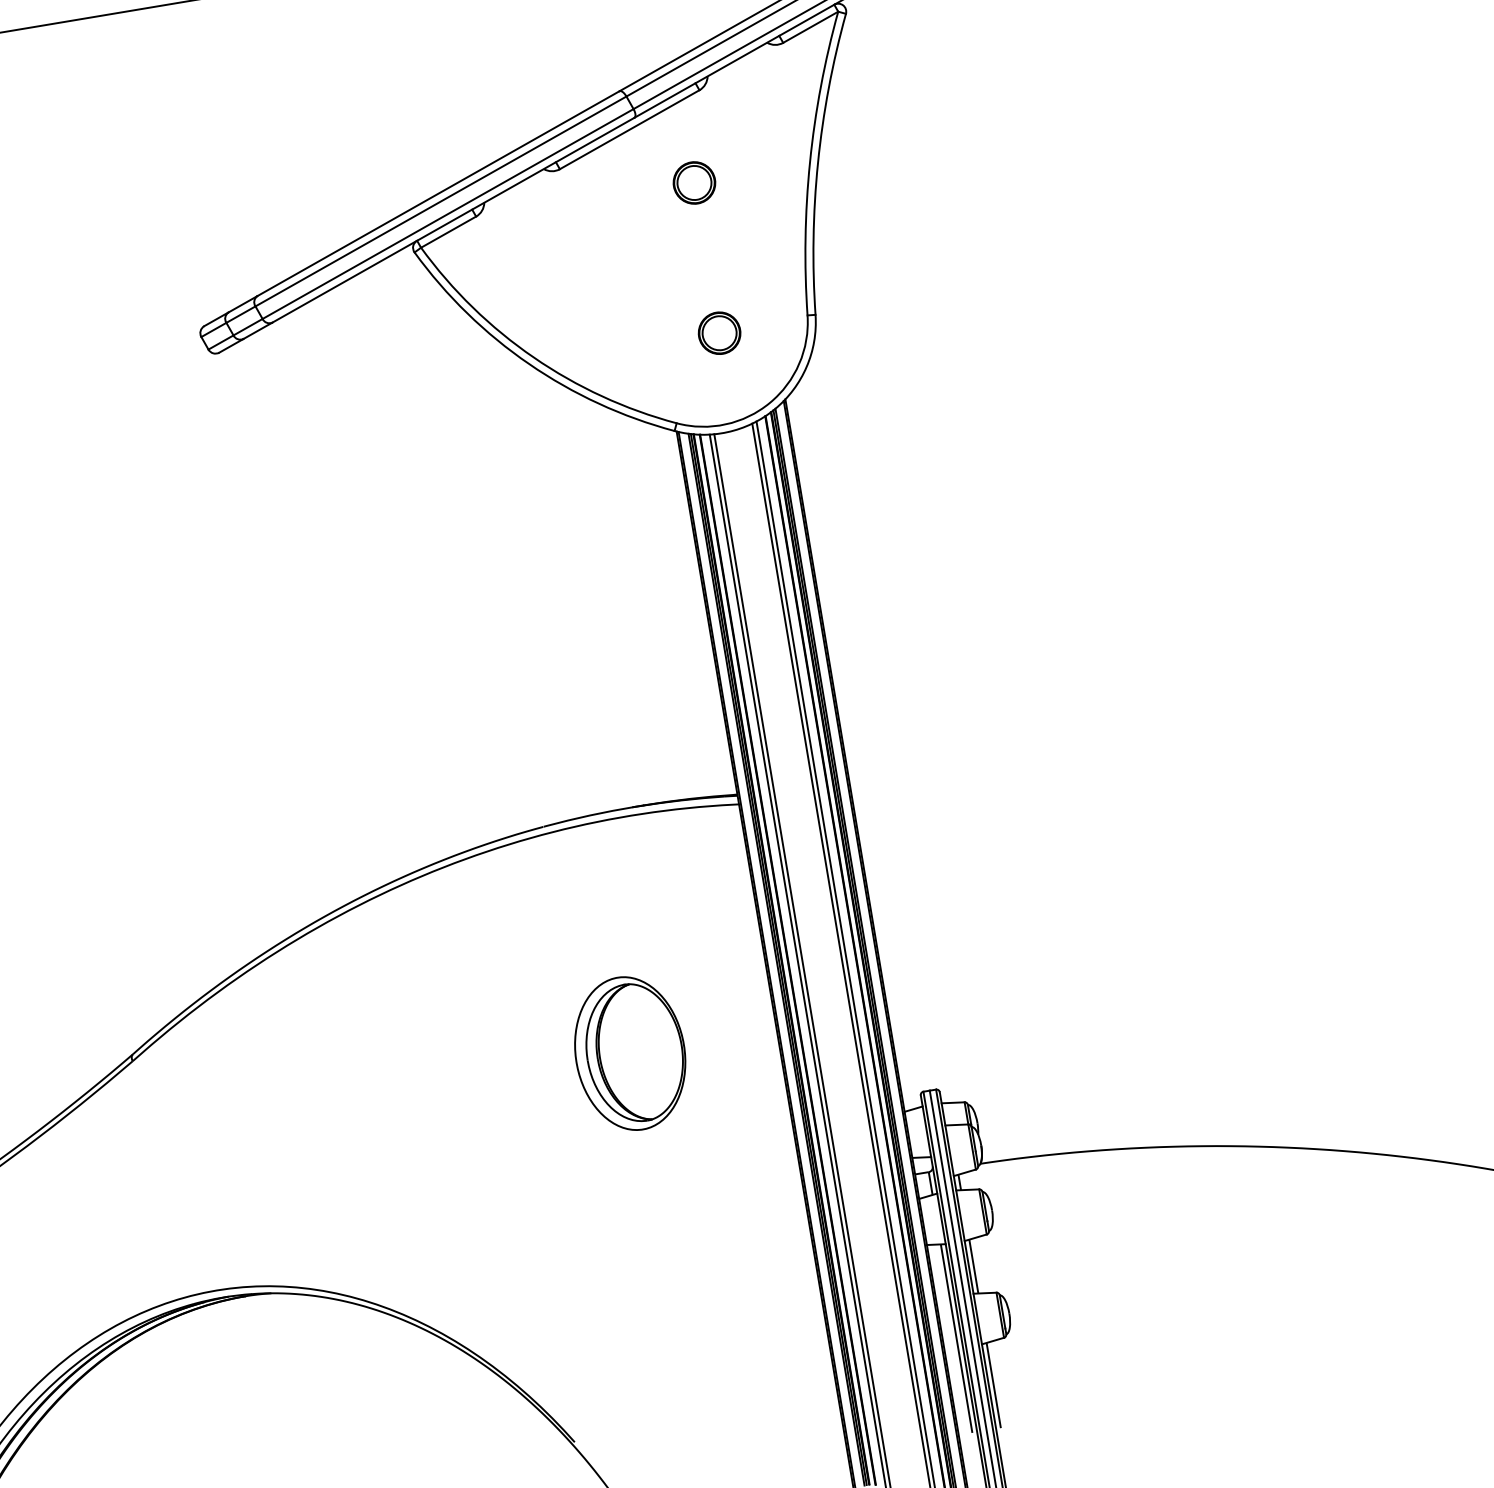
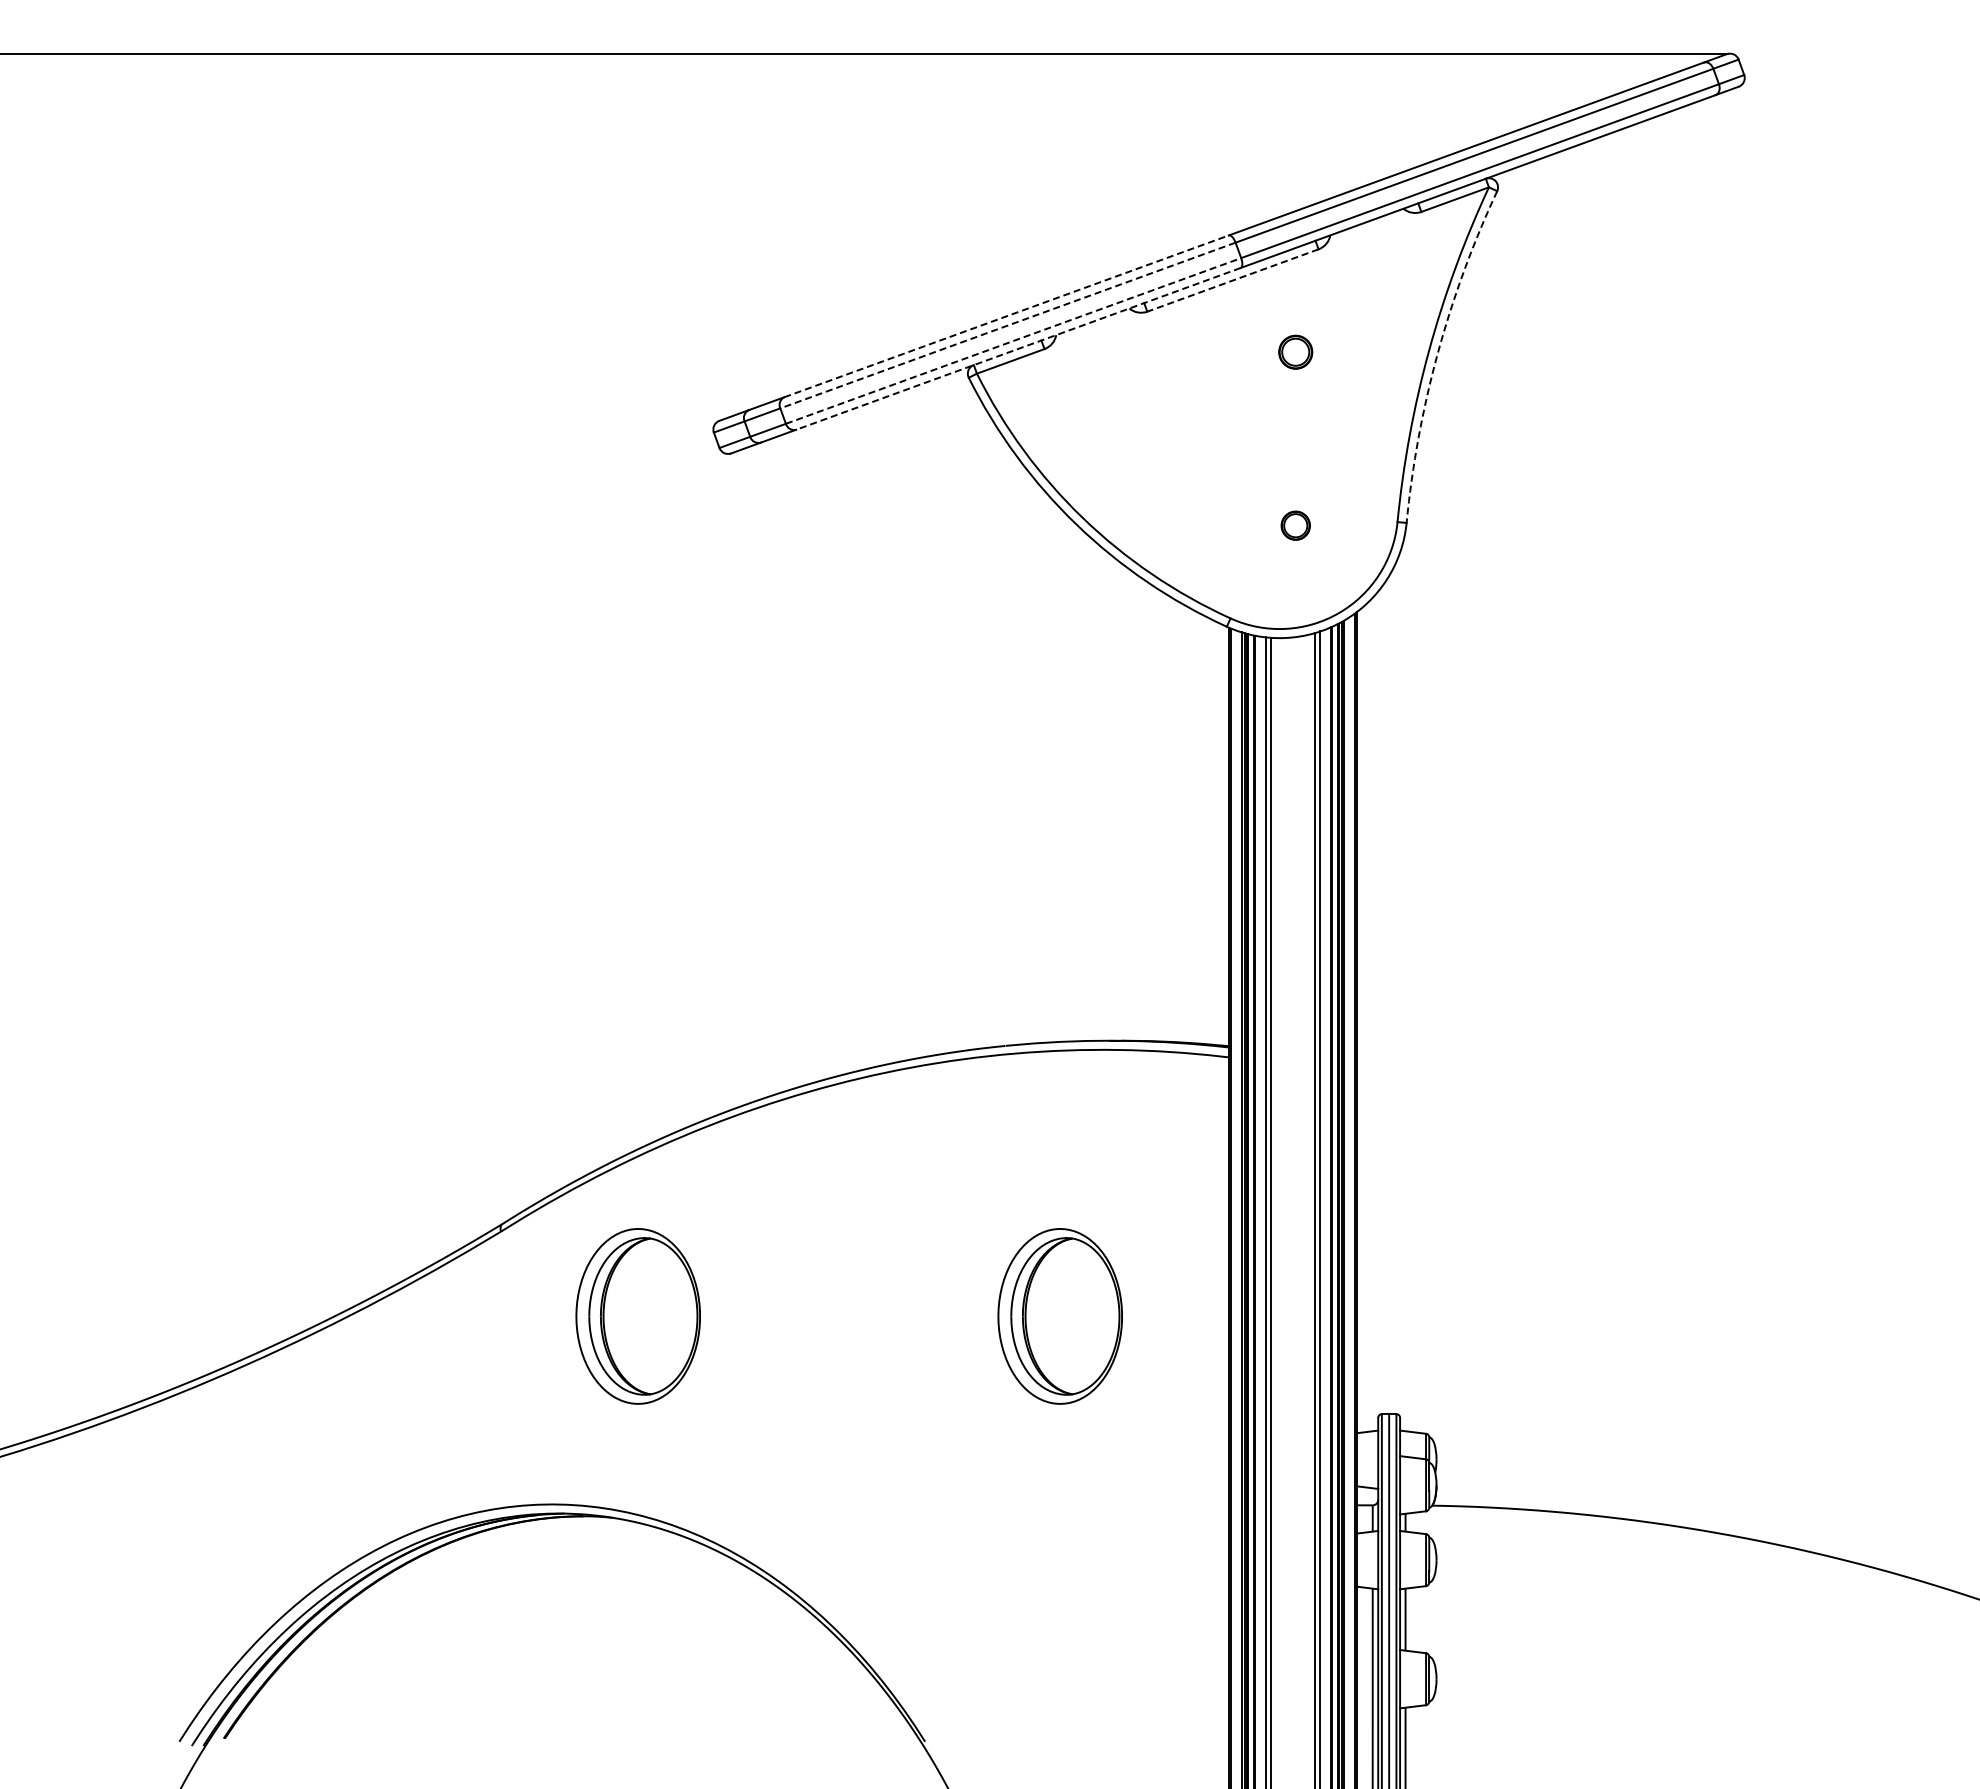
line: (629, 129) -> (1232, 280), solid -> dashed
arc: (817, 163) -> (1437, 353), solid -> dashed
part: (694, 182) -> (1295, 351), size x0.7
line: (439, 193) -> (1007, 316), solid -> dashed
line: (440, 201) -> (1007, 325), solid -> dashed
line: (448, 213) -> (1014, 340), solid -> dashed
line: (452, 220) -> (1017, 349), solid -> dashed
part: (719, 333) -> (1295, 525), size x0.6
part: (263, 1115) -> (637, 1316), added

